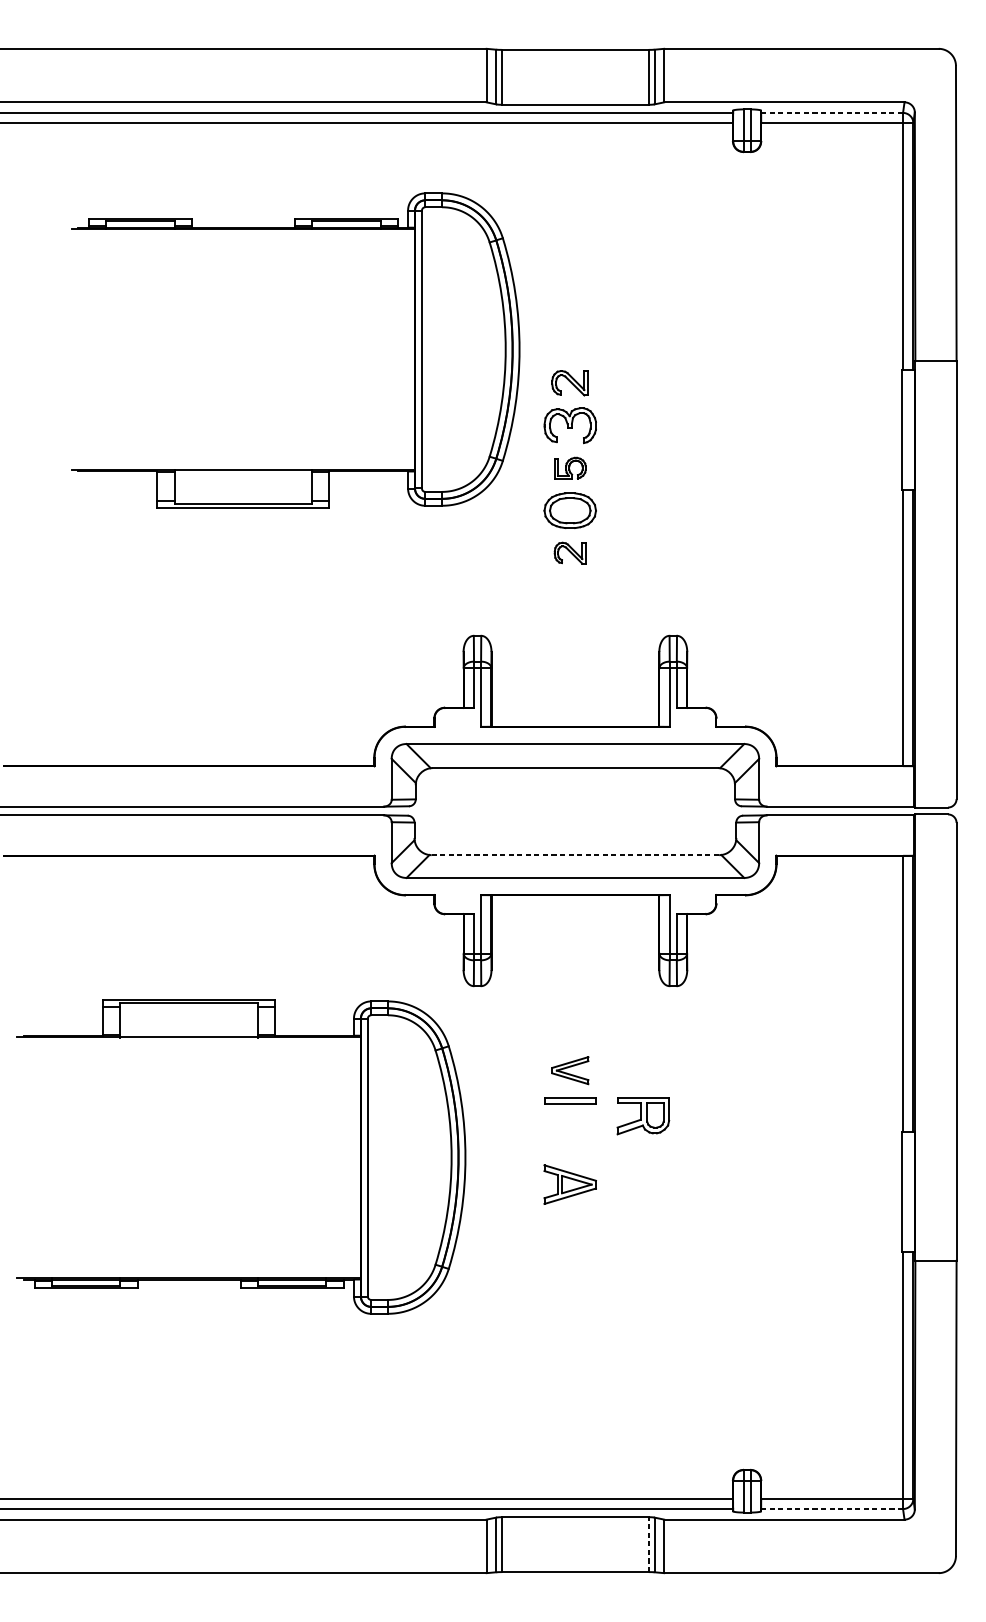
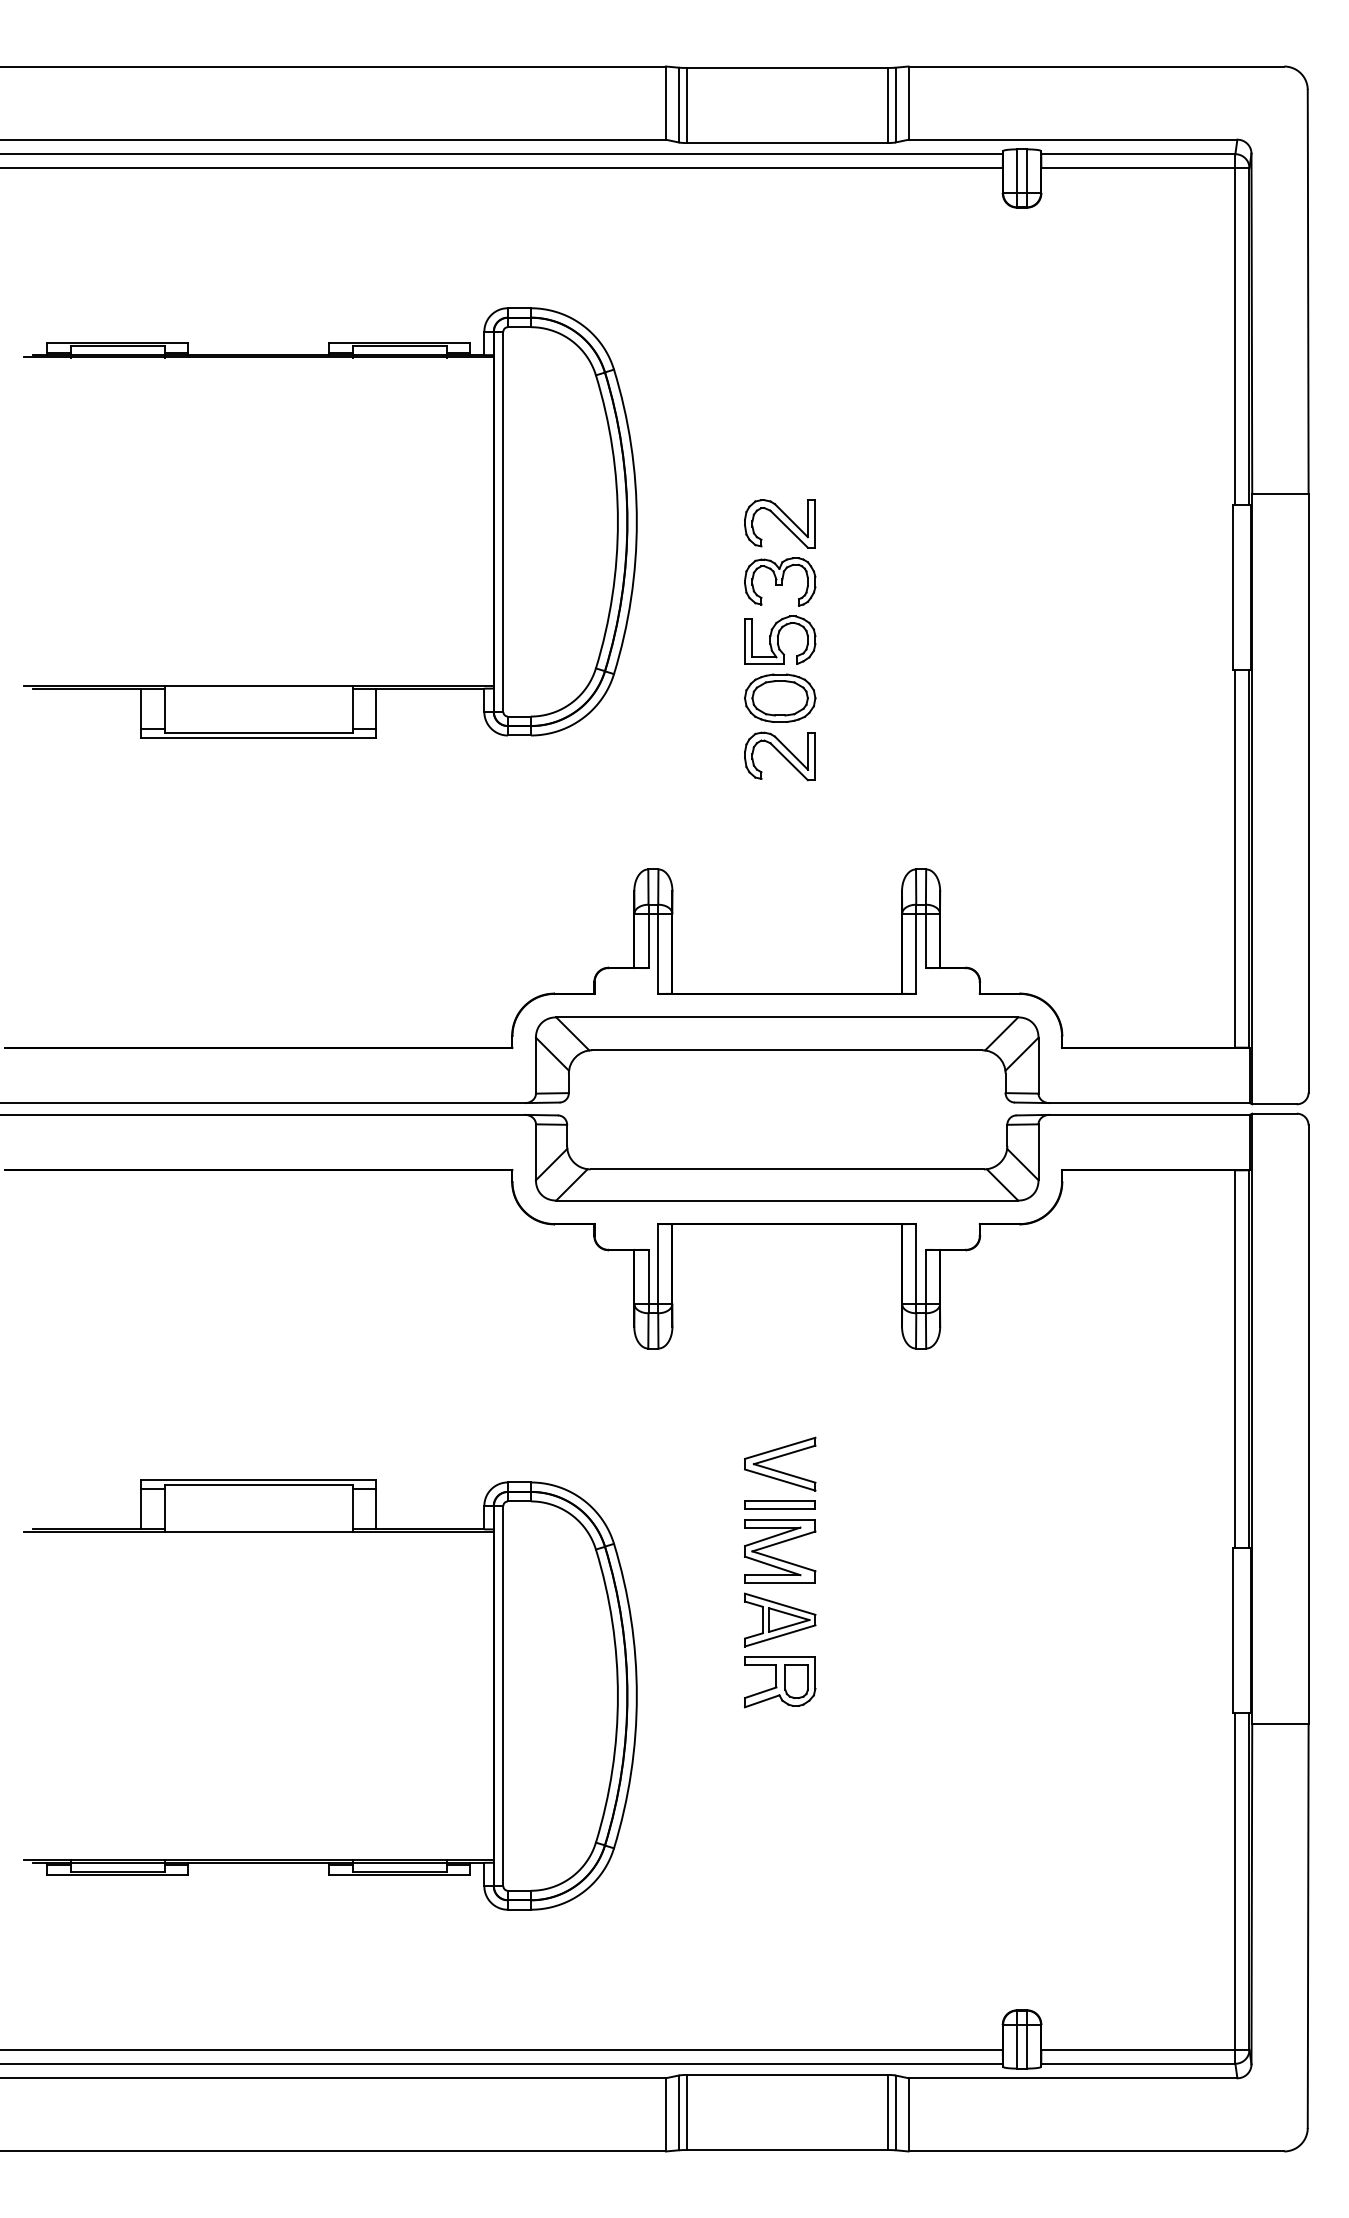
line: (832, 113) -> (1138, 154), dashed -> solid
part: (414, 350) -> (493, 522), moved
part: (569, 382) -> (779, 523), size x1.43
part: (570, 467) -> (780, 639), size x1.67
part: (569, 553) -> (779, 756), size x1.67
line: (575, 855) -> (787, 1169), dashed -> solid
part: (241, 1038) -> (330, 1532), moved
part: (570, 1070) -> (780, 1463), size x1.43
part: (643, 1116) -> (780, 1682), moved
part: (569, 1129) -> (778, 1544), added
line: (831, 1508) -> (1137, 2063), dashed -> solid
line: (648, 1544) -> (887, 2112), dashed -> solid

